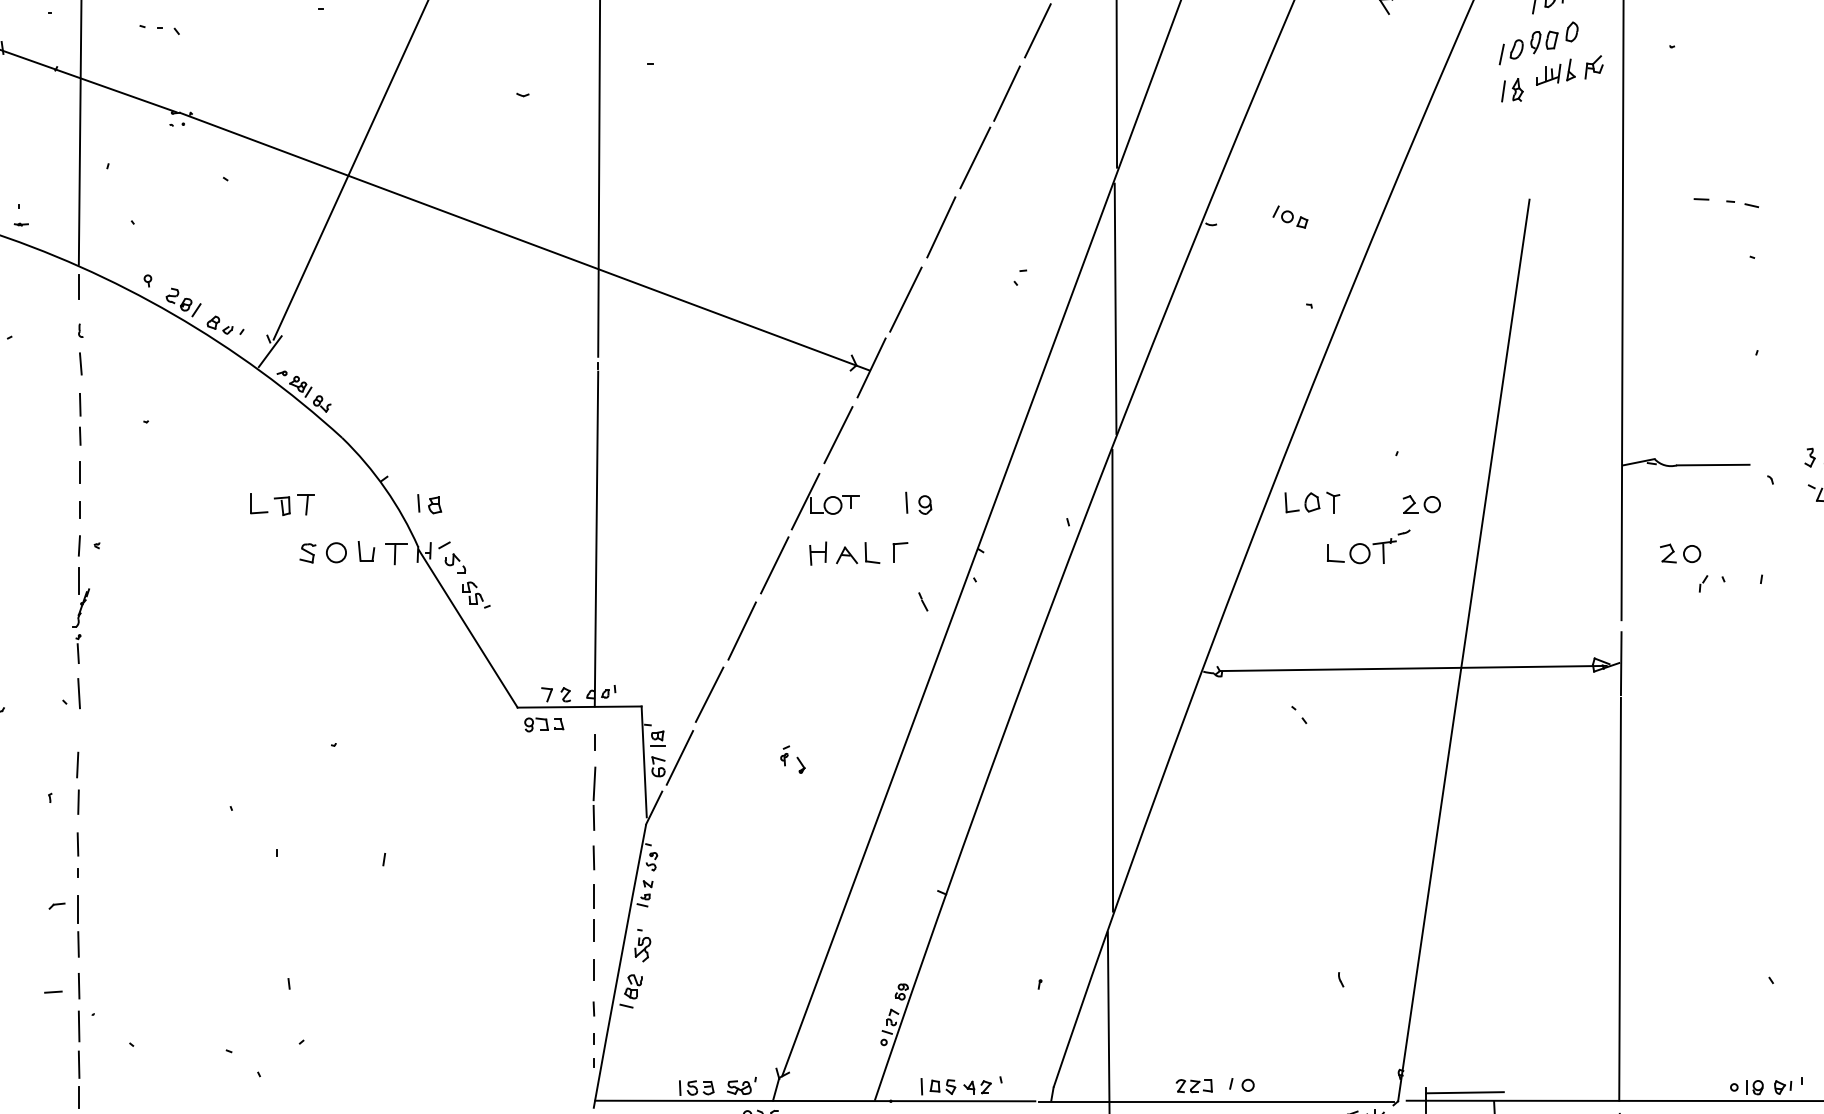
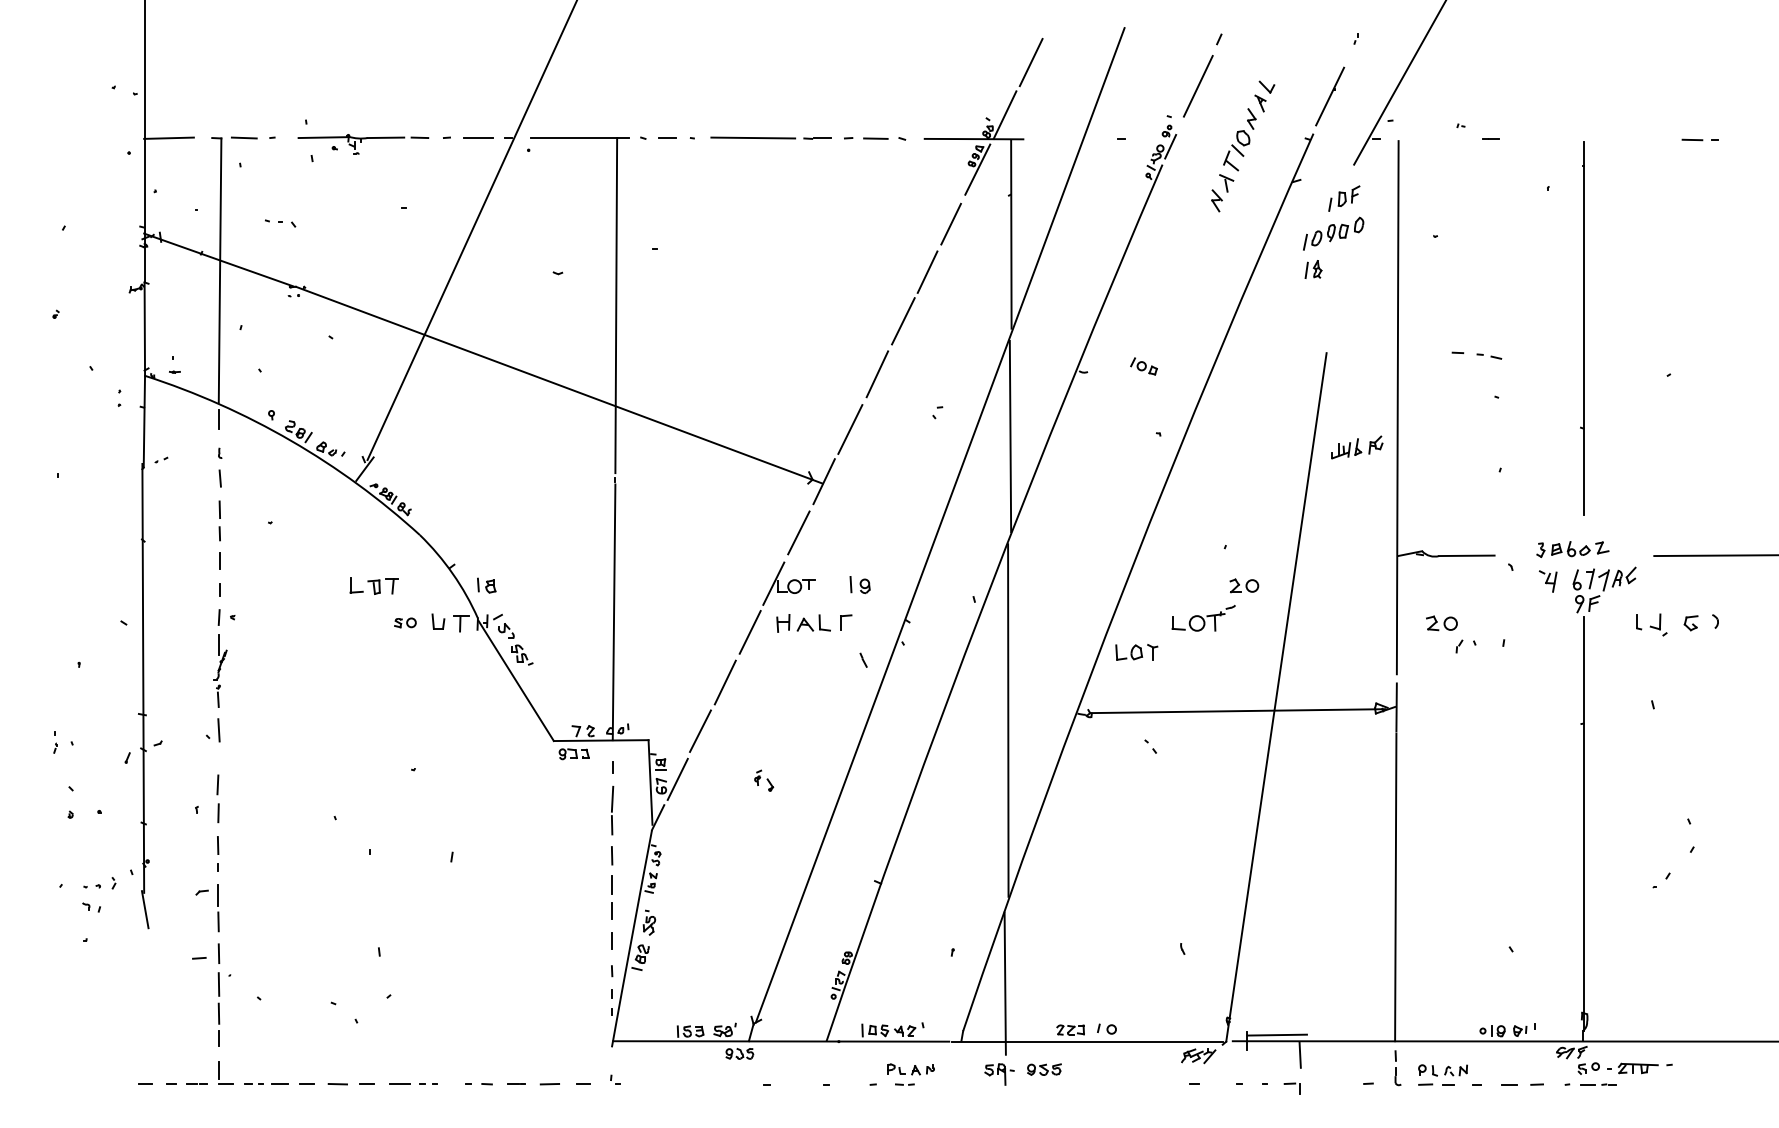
part: (1569, 70) -> (1357, 447), moved
part: (1312, 502) -> (1136, 652), moved
part: (323, 552) -> (405, 622), size x0.6

